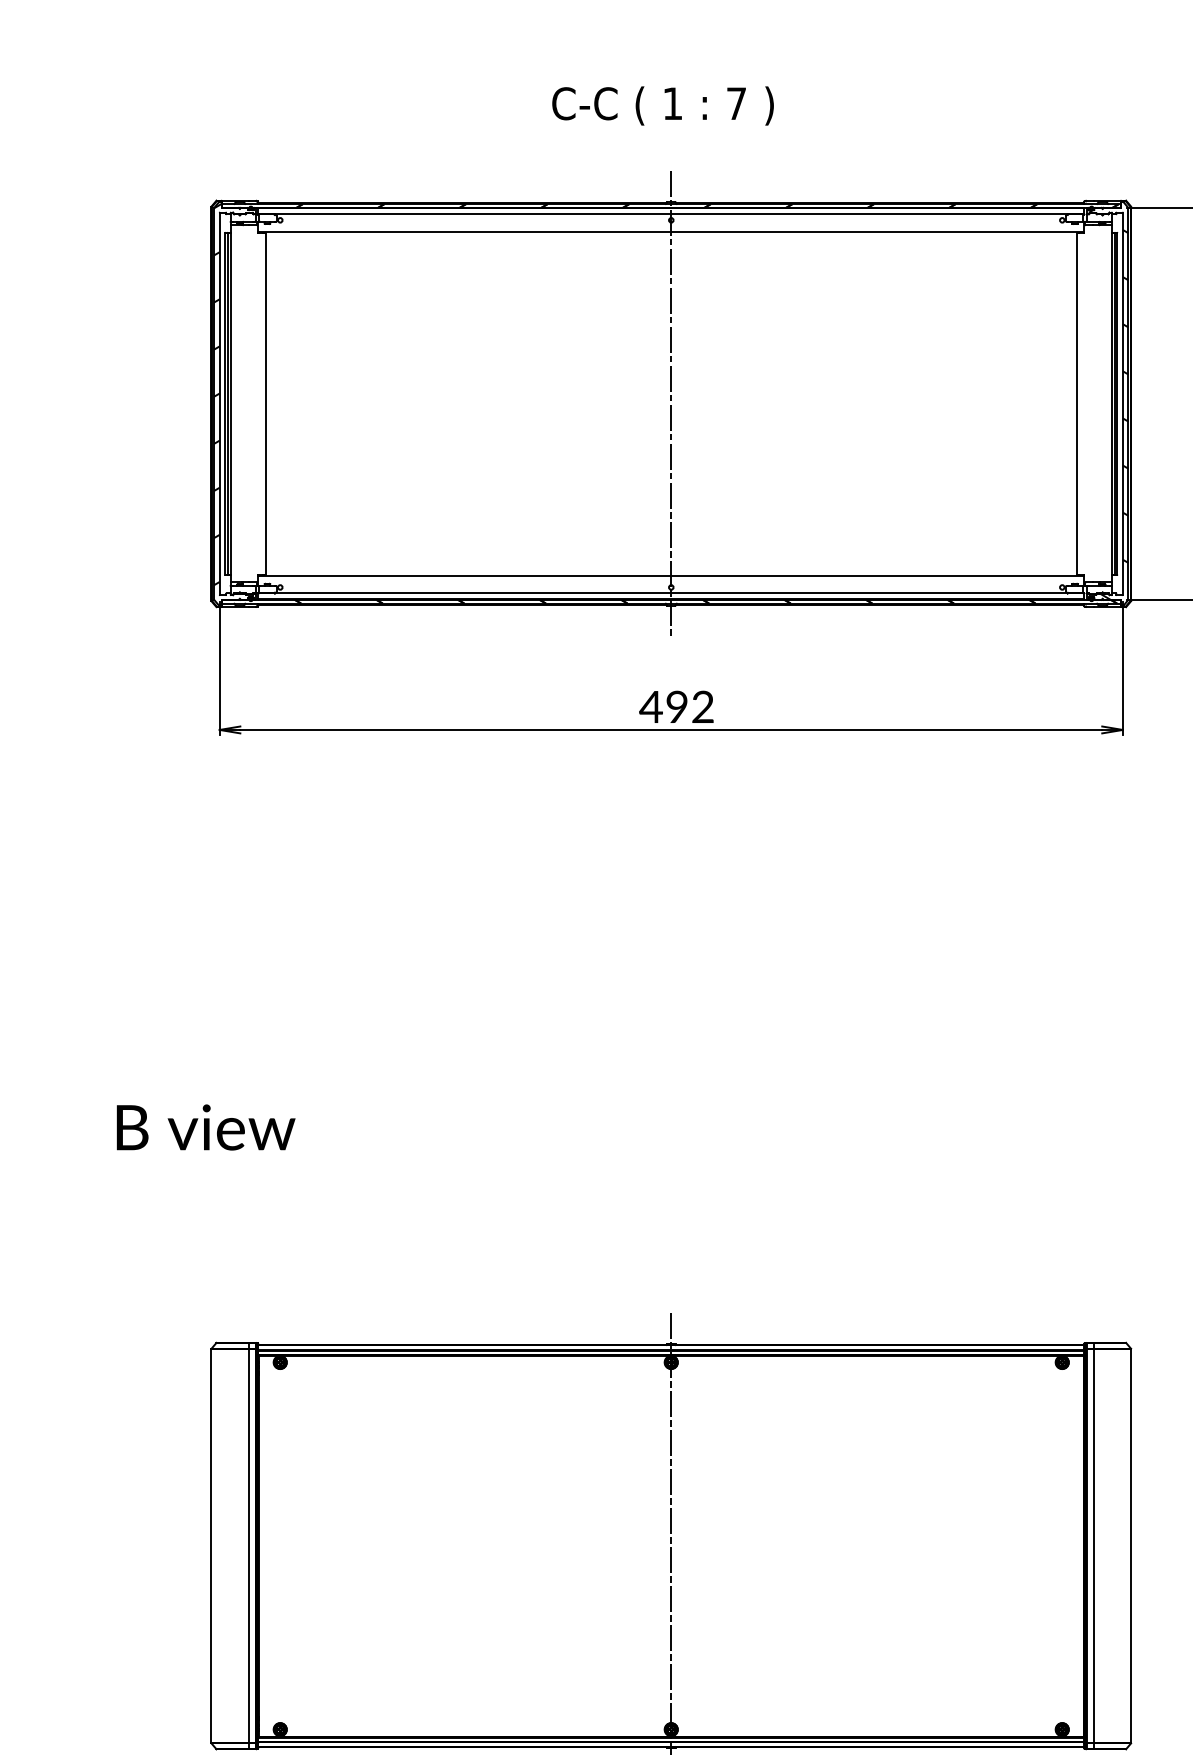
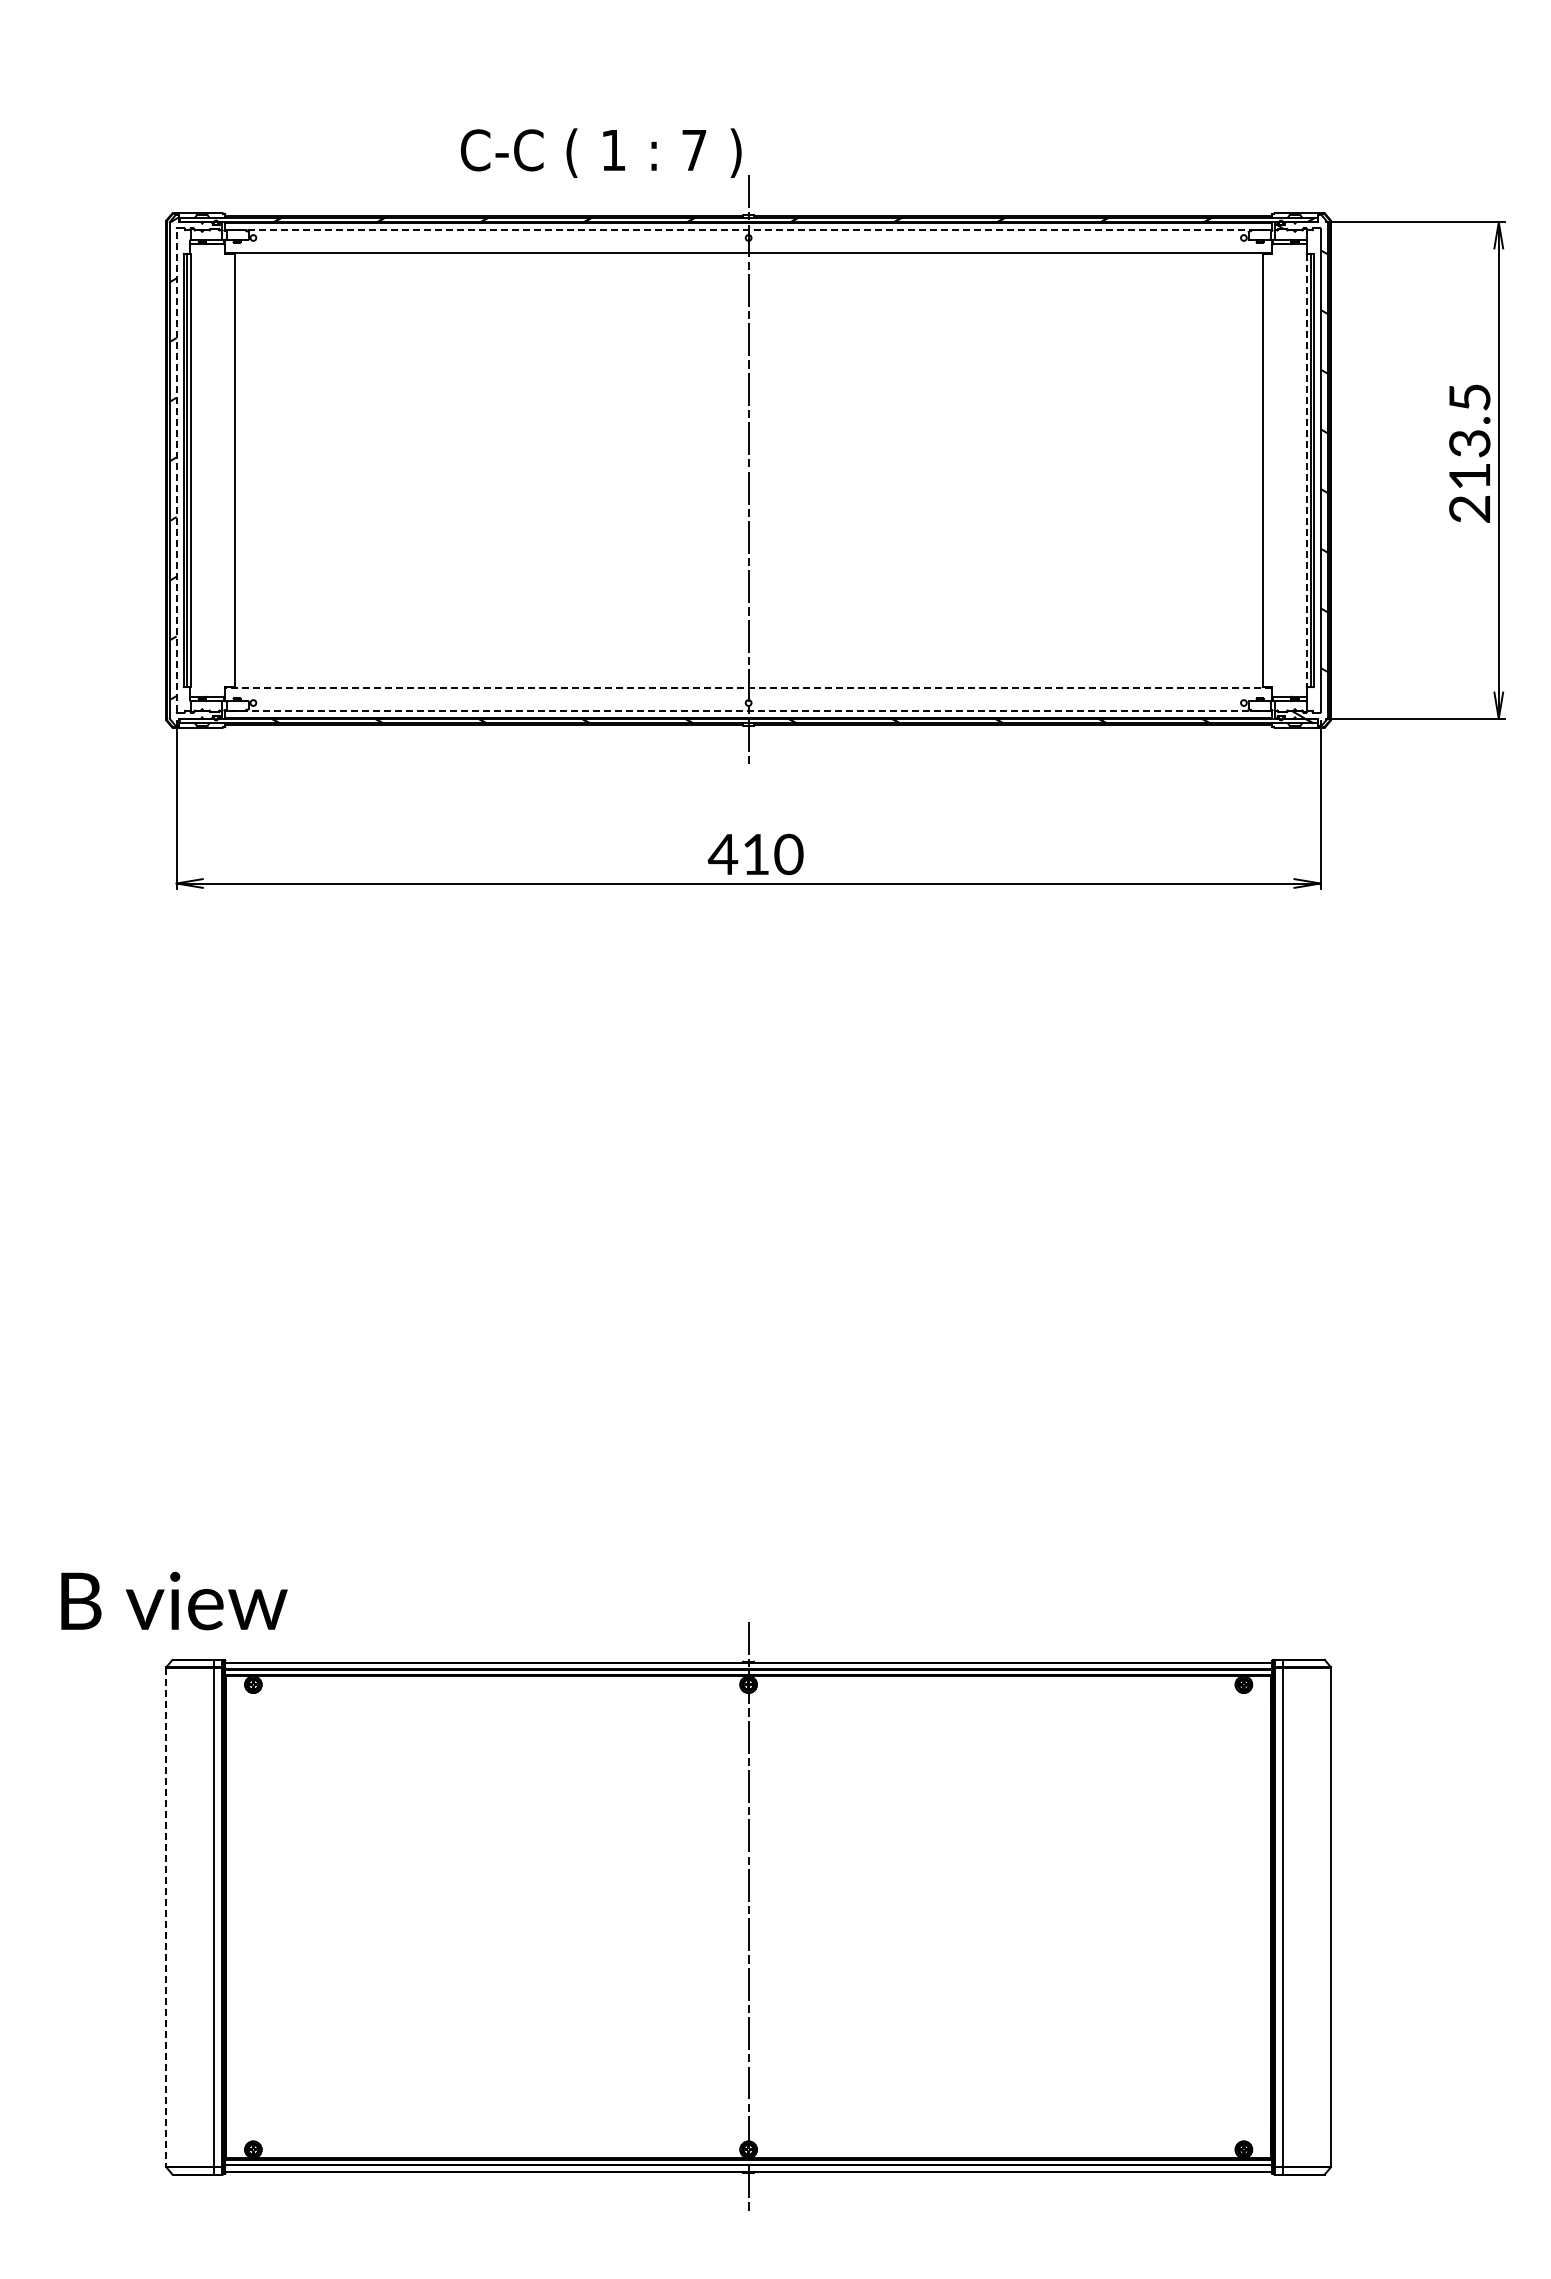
text: (662, 105) -> (600, 152), moved
line: (671, 214) -> (749, 230), solid -> dashed
line: (219, 403) -> (176, 470), solid -> dashed
line: (1111, 404) -> (1306, 471), solid -> dashed
line: (671, 575) -> (748, 688), solid -> dashed
line: (671, 593) -> (748, 710), solid -> dashed
text: (690, 707) -> (772, 854), 492 -> 410
text: (206, 1127) -> (174, 1600), moved
line: (211, 1546) -> (166, 1917), solid -> dashed

